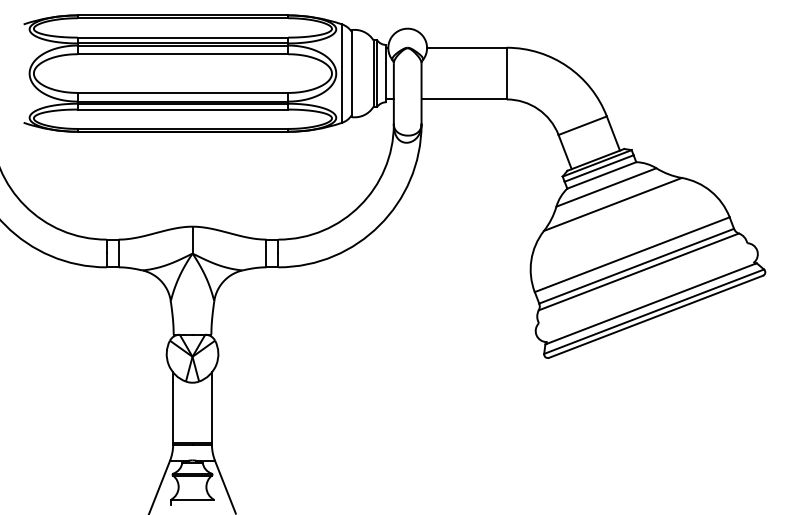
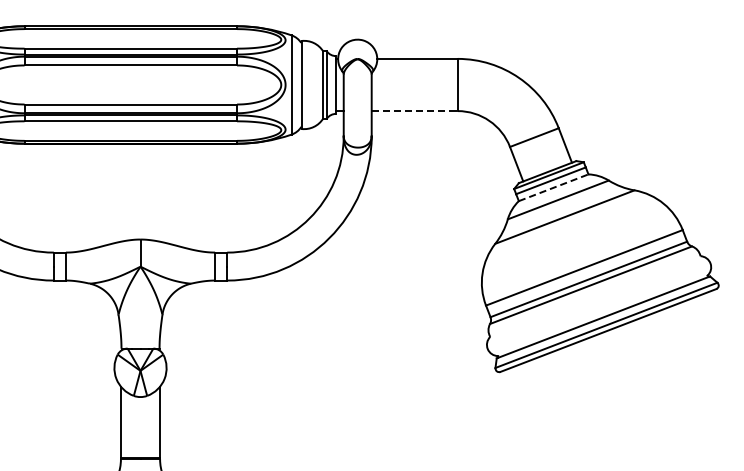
line: (464, 99) -> (415, 111), solid -> dashed
line: (601, 175) -> (553, 187), solid -> dashed

